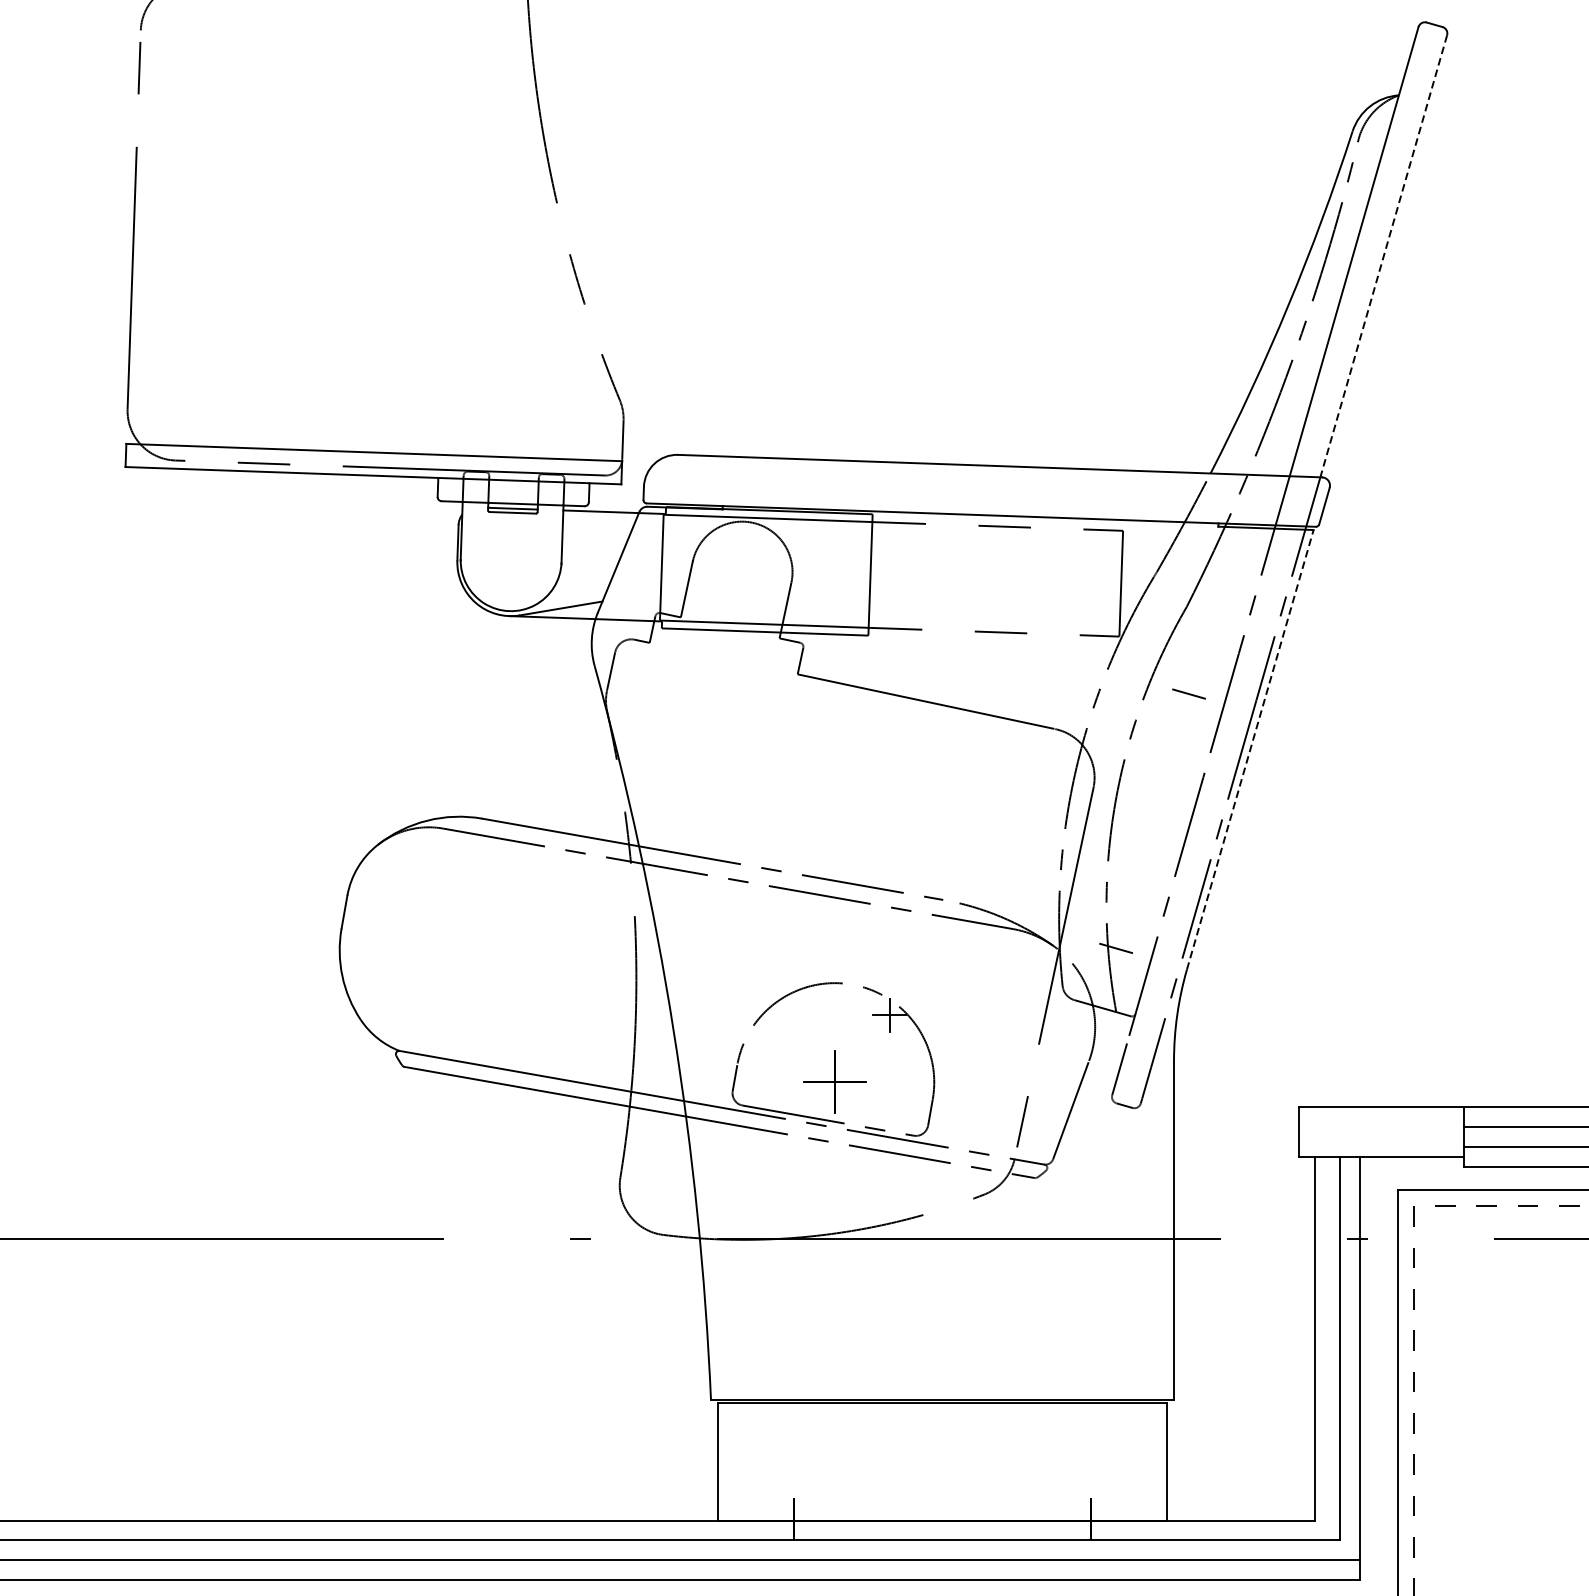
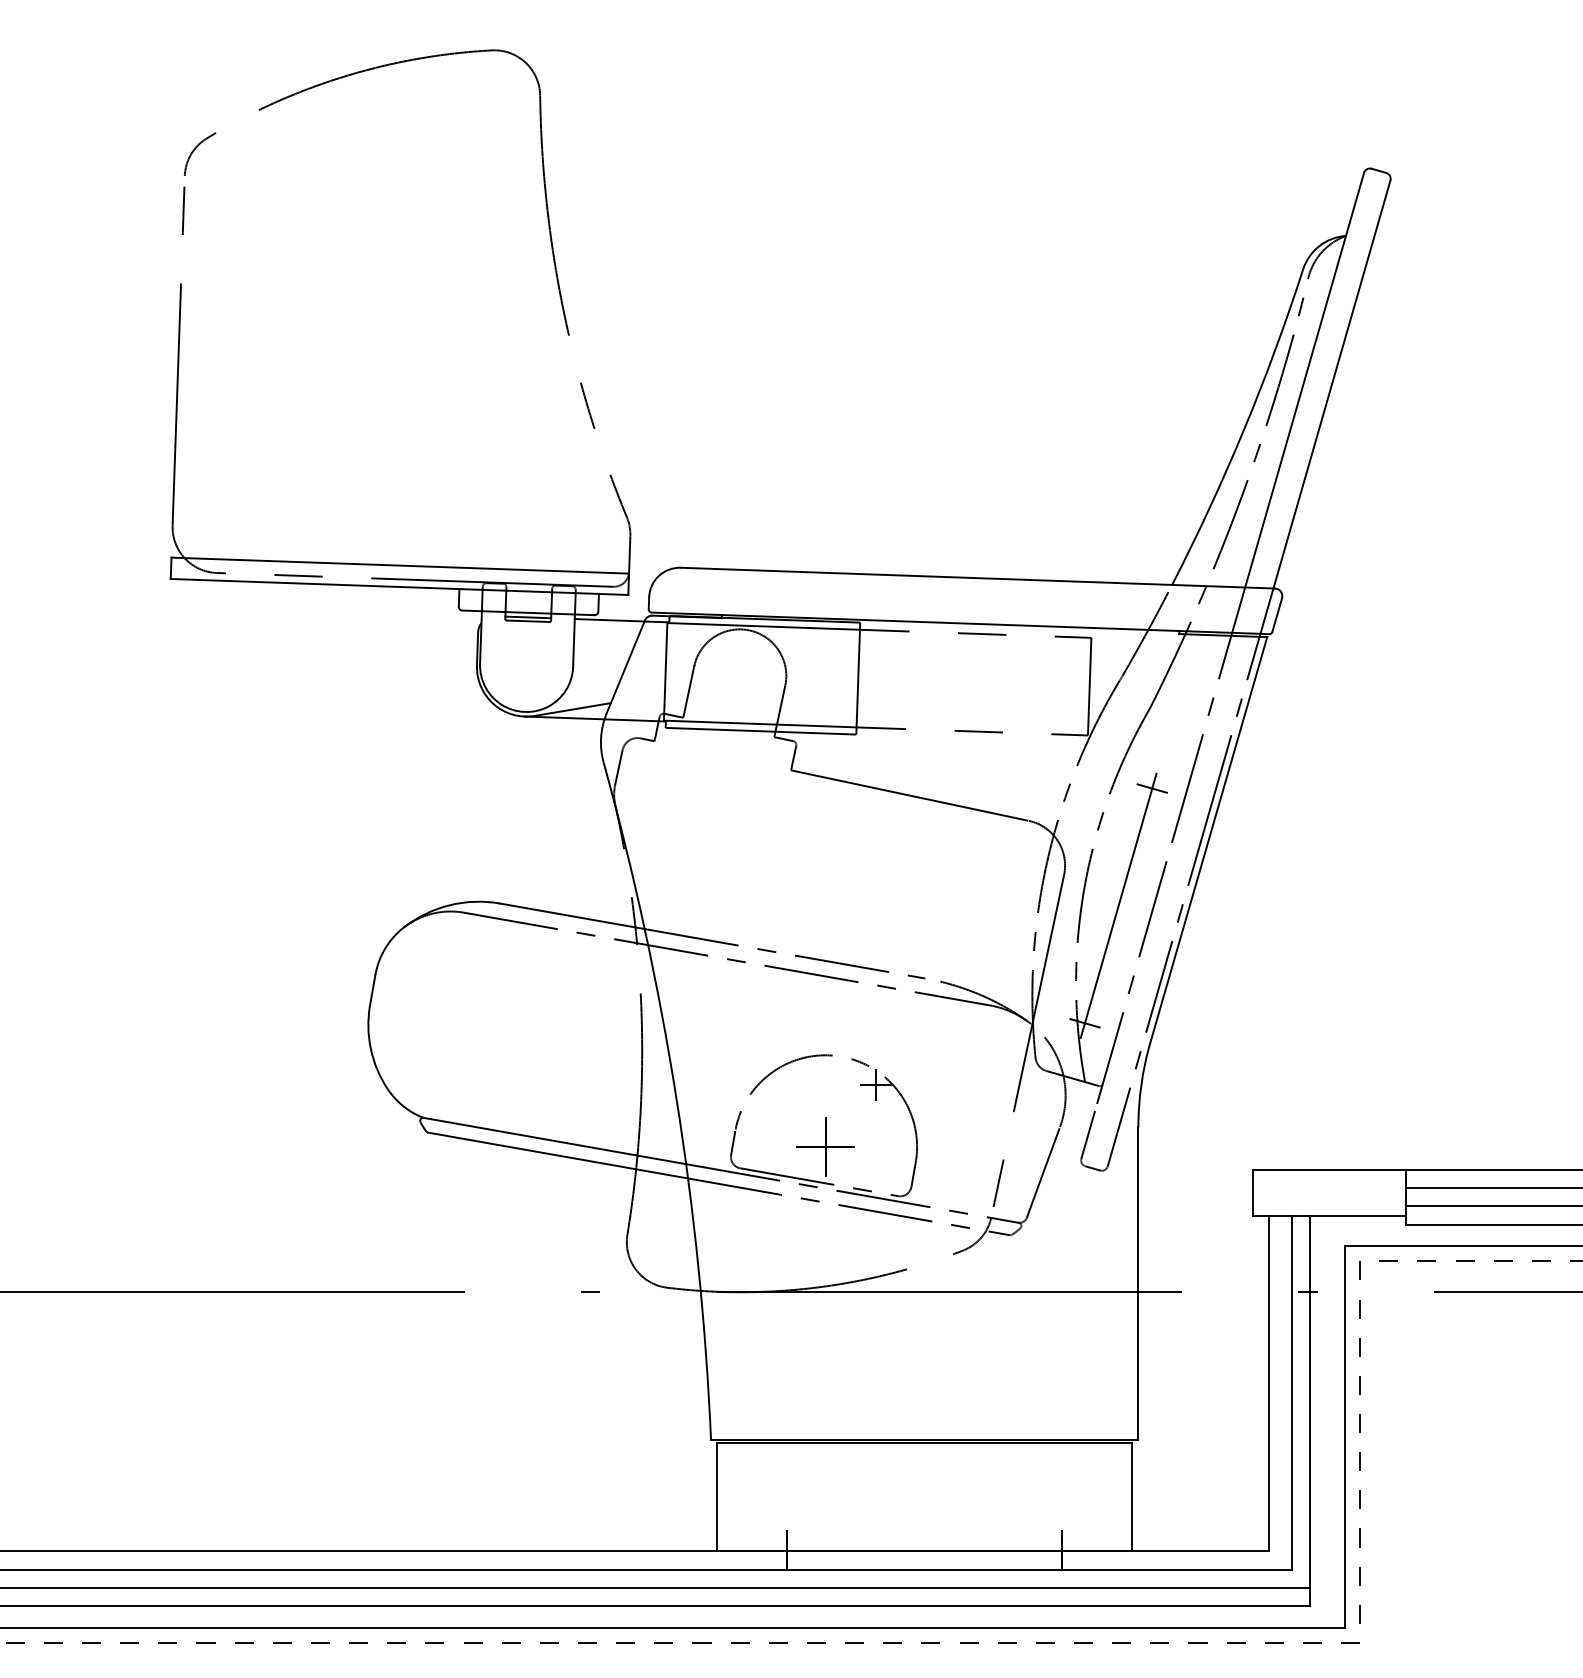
line: (1383, 256) -> (1331, 384), dashed -> solid
line: (1249, 749) -> (1208, 839), dashed -> solid
line: (1152, 820) -> (1118, 905), added

